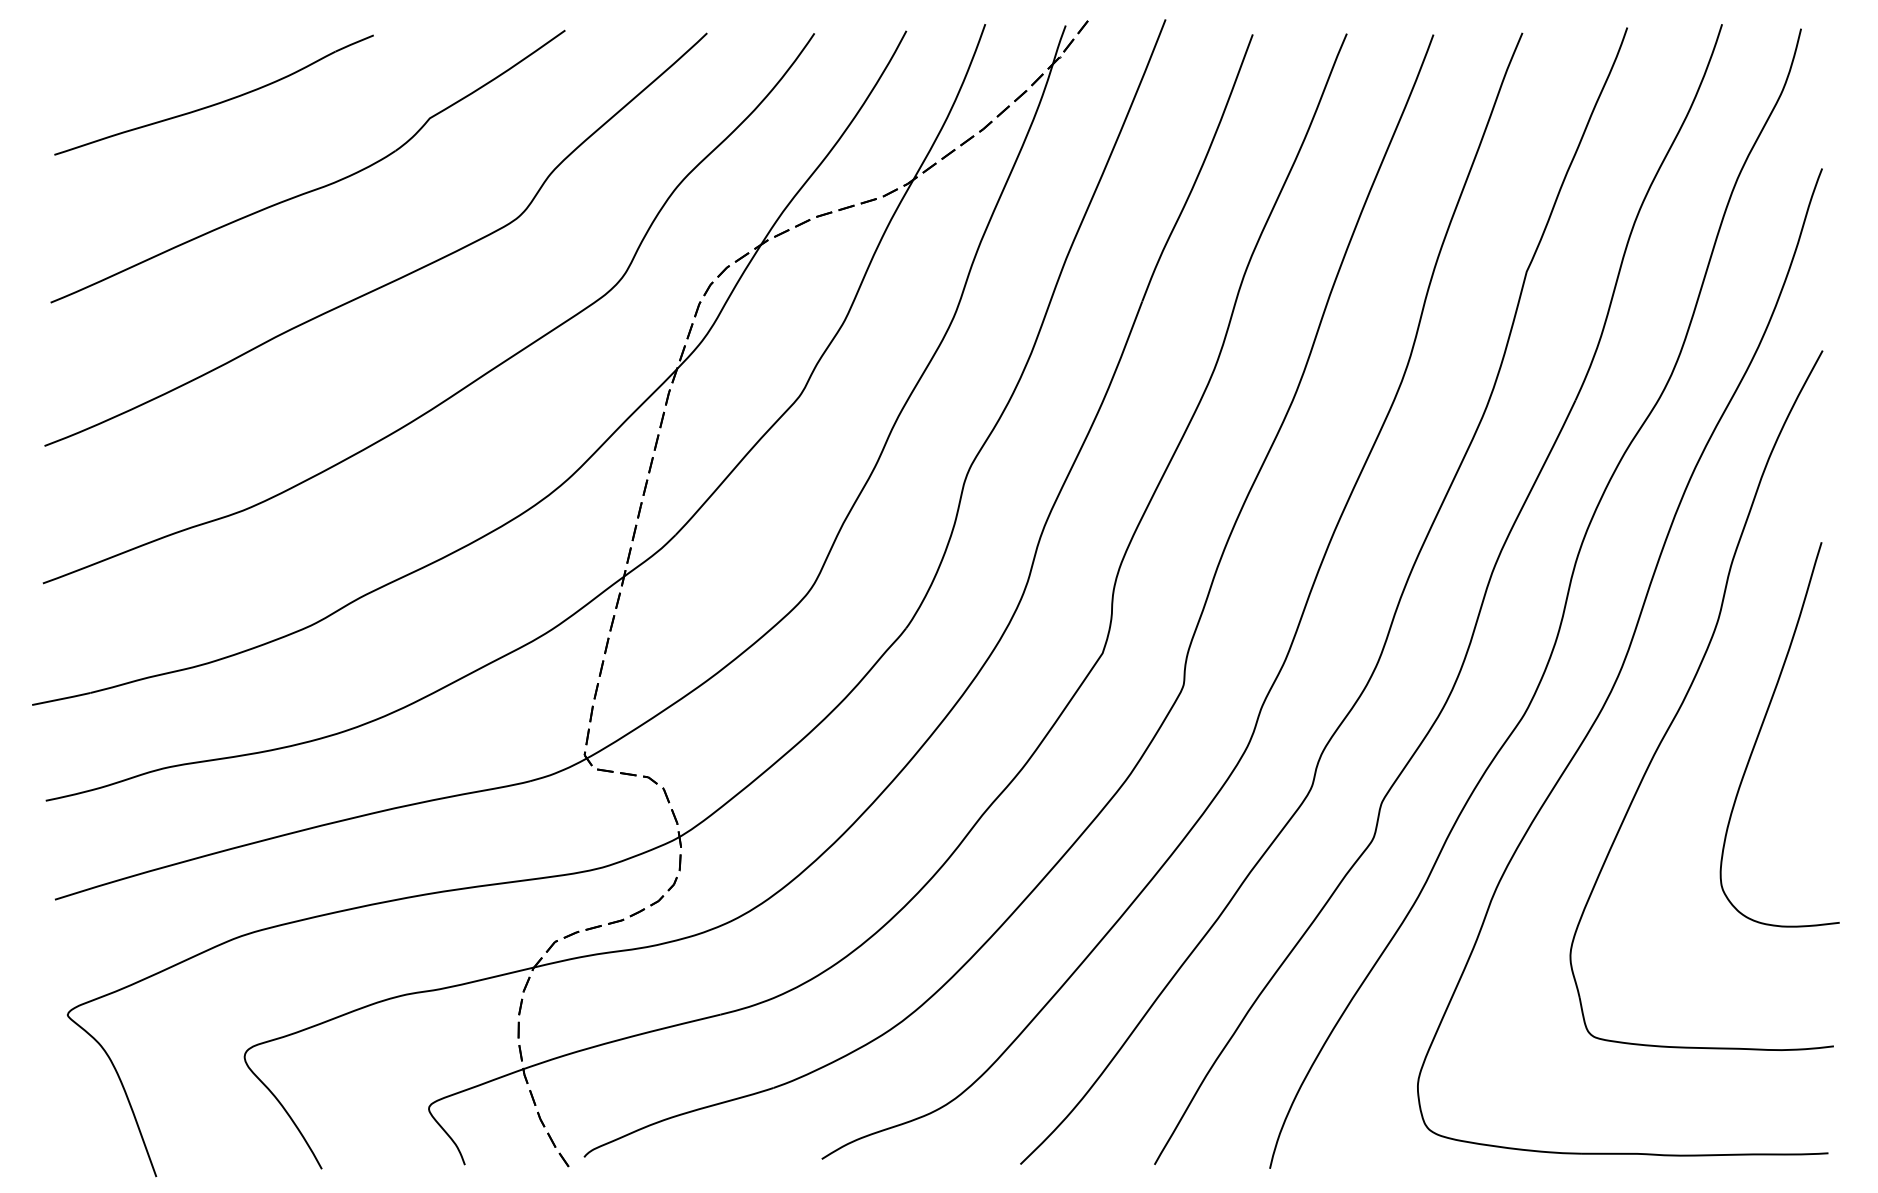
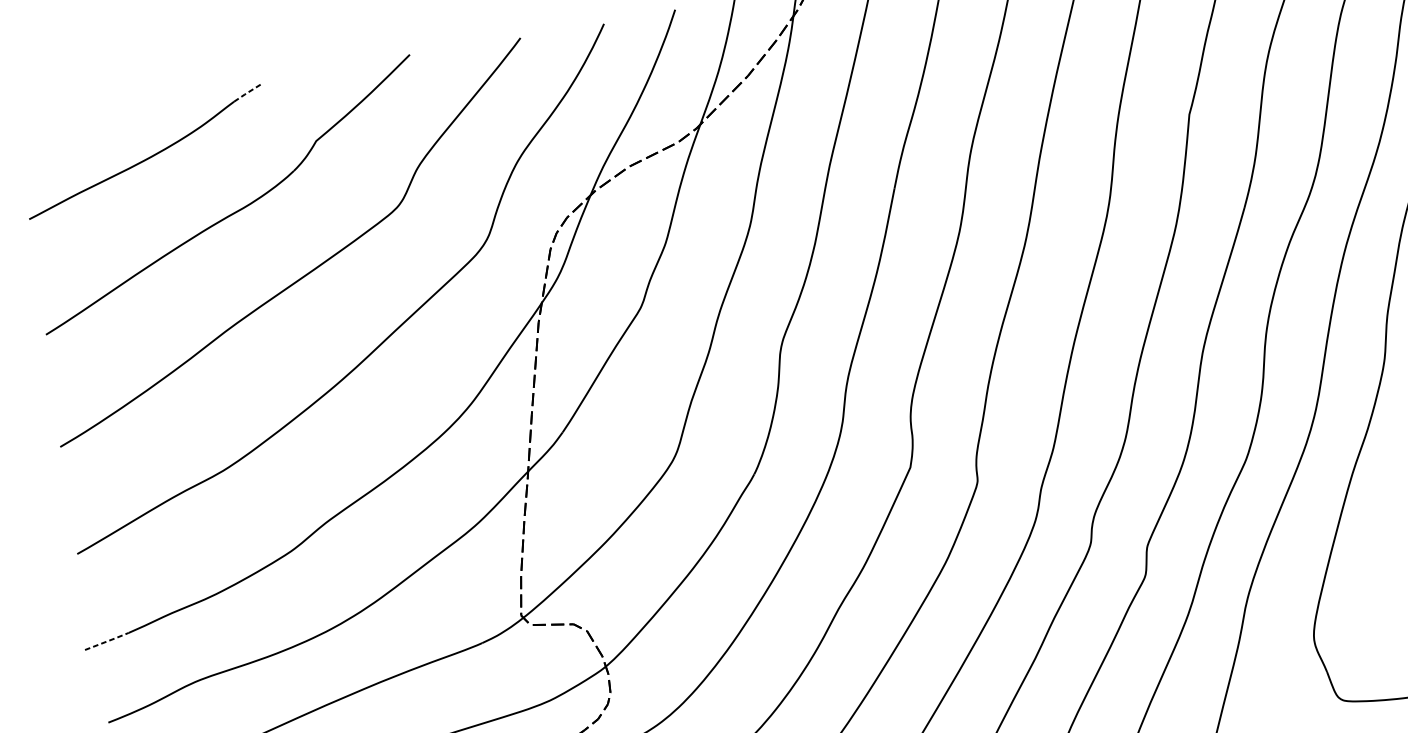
line: (354, 43) -> (247, 92), solid -> dashed
line: (62, 698) -> (107, 640), solid -> dashed

